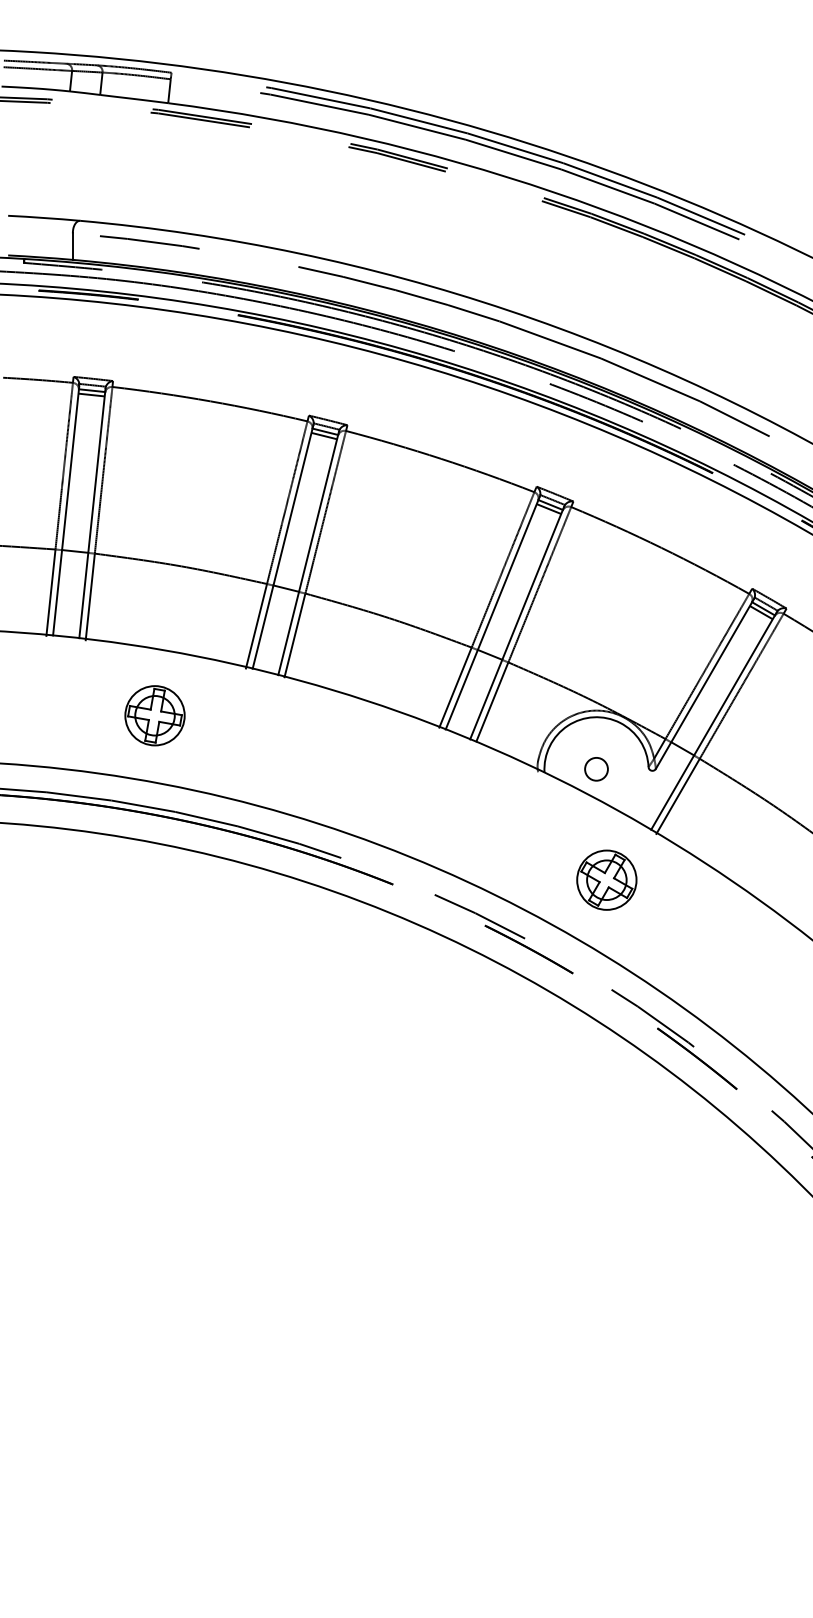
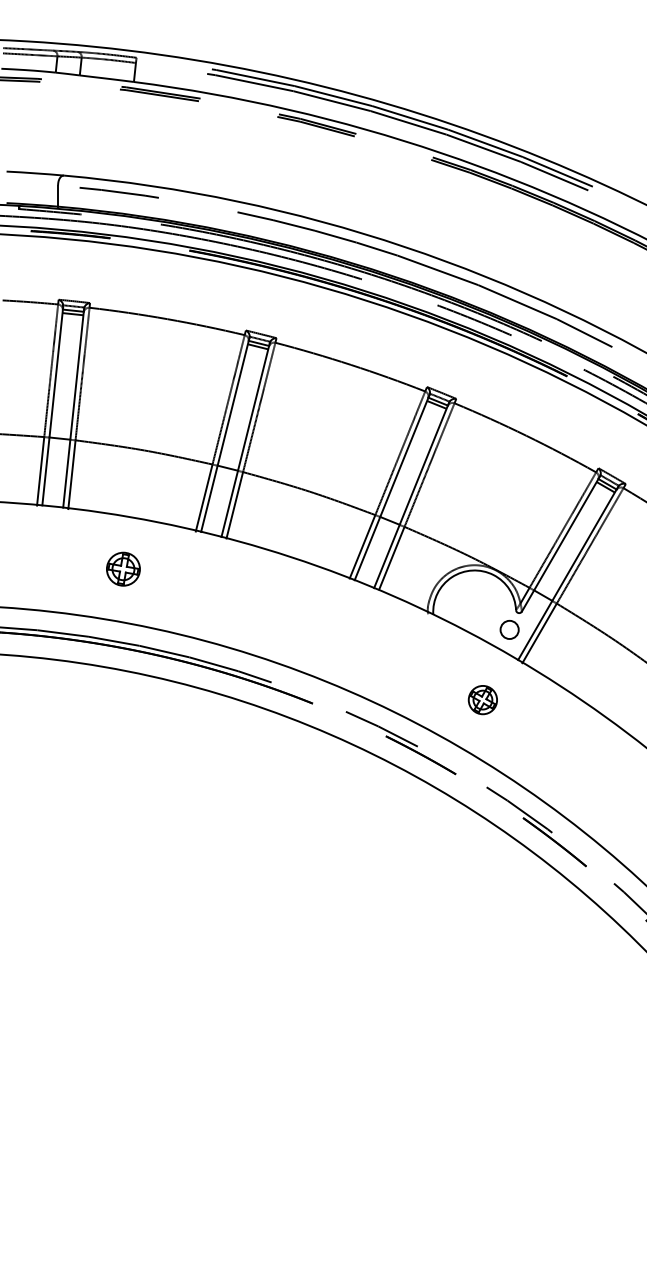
part: (155, 714) -> (123, 568), size x0.7
circle: (596, 768) -> (509, 629), moved
part: (606, 879) -> (482, 699), size x0.6

